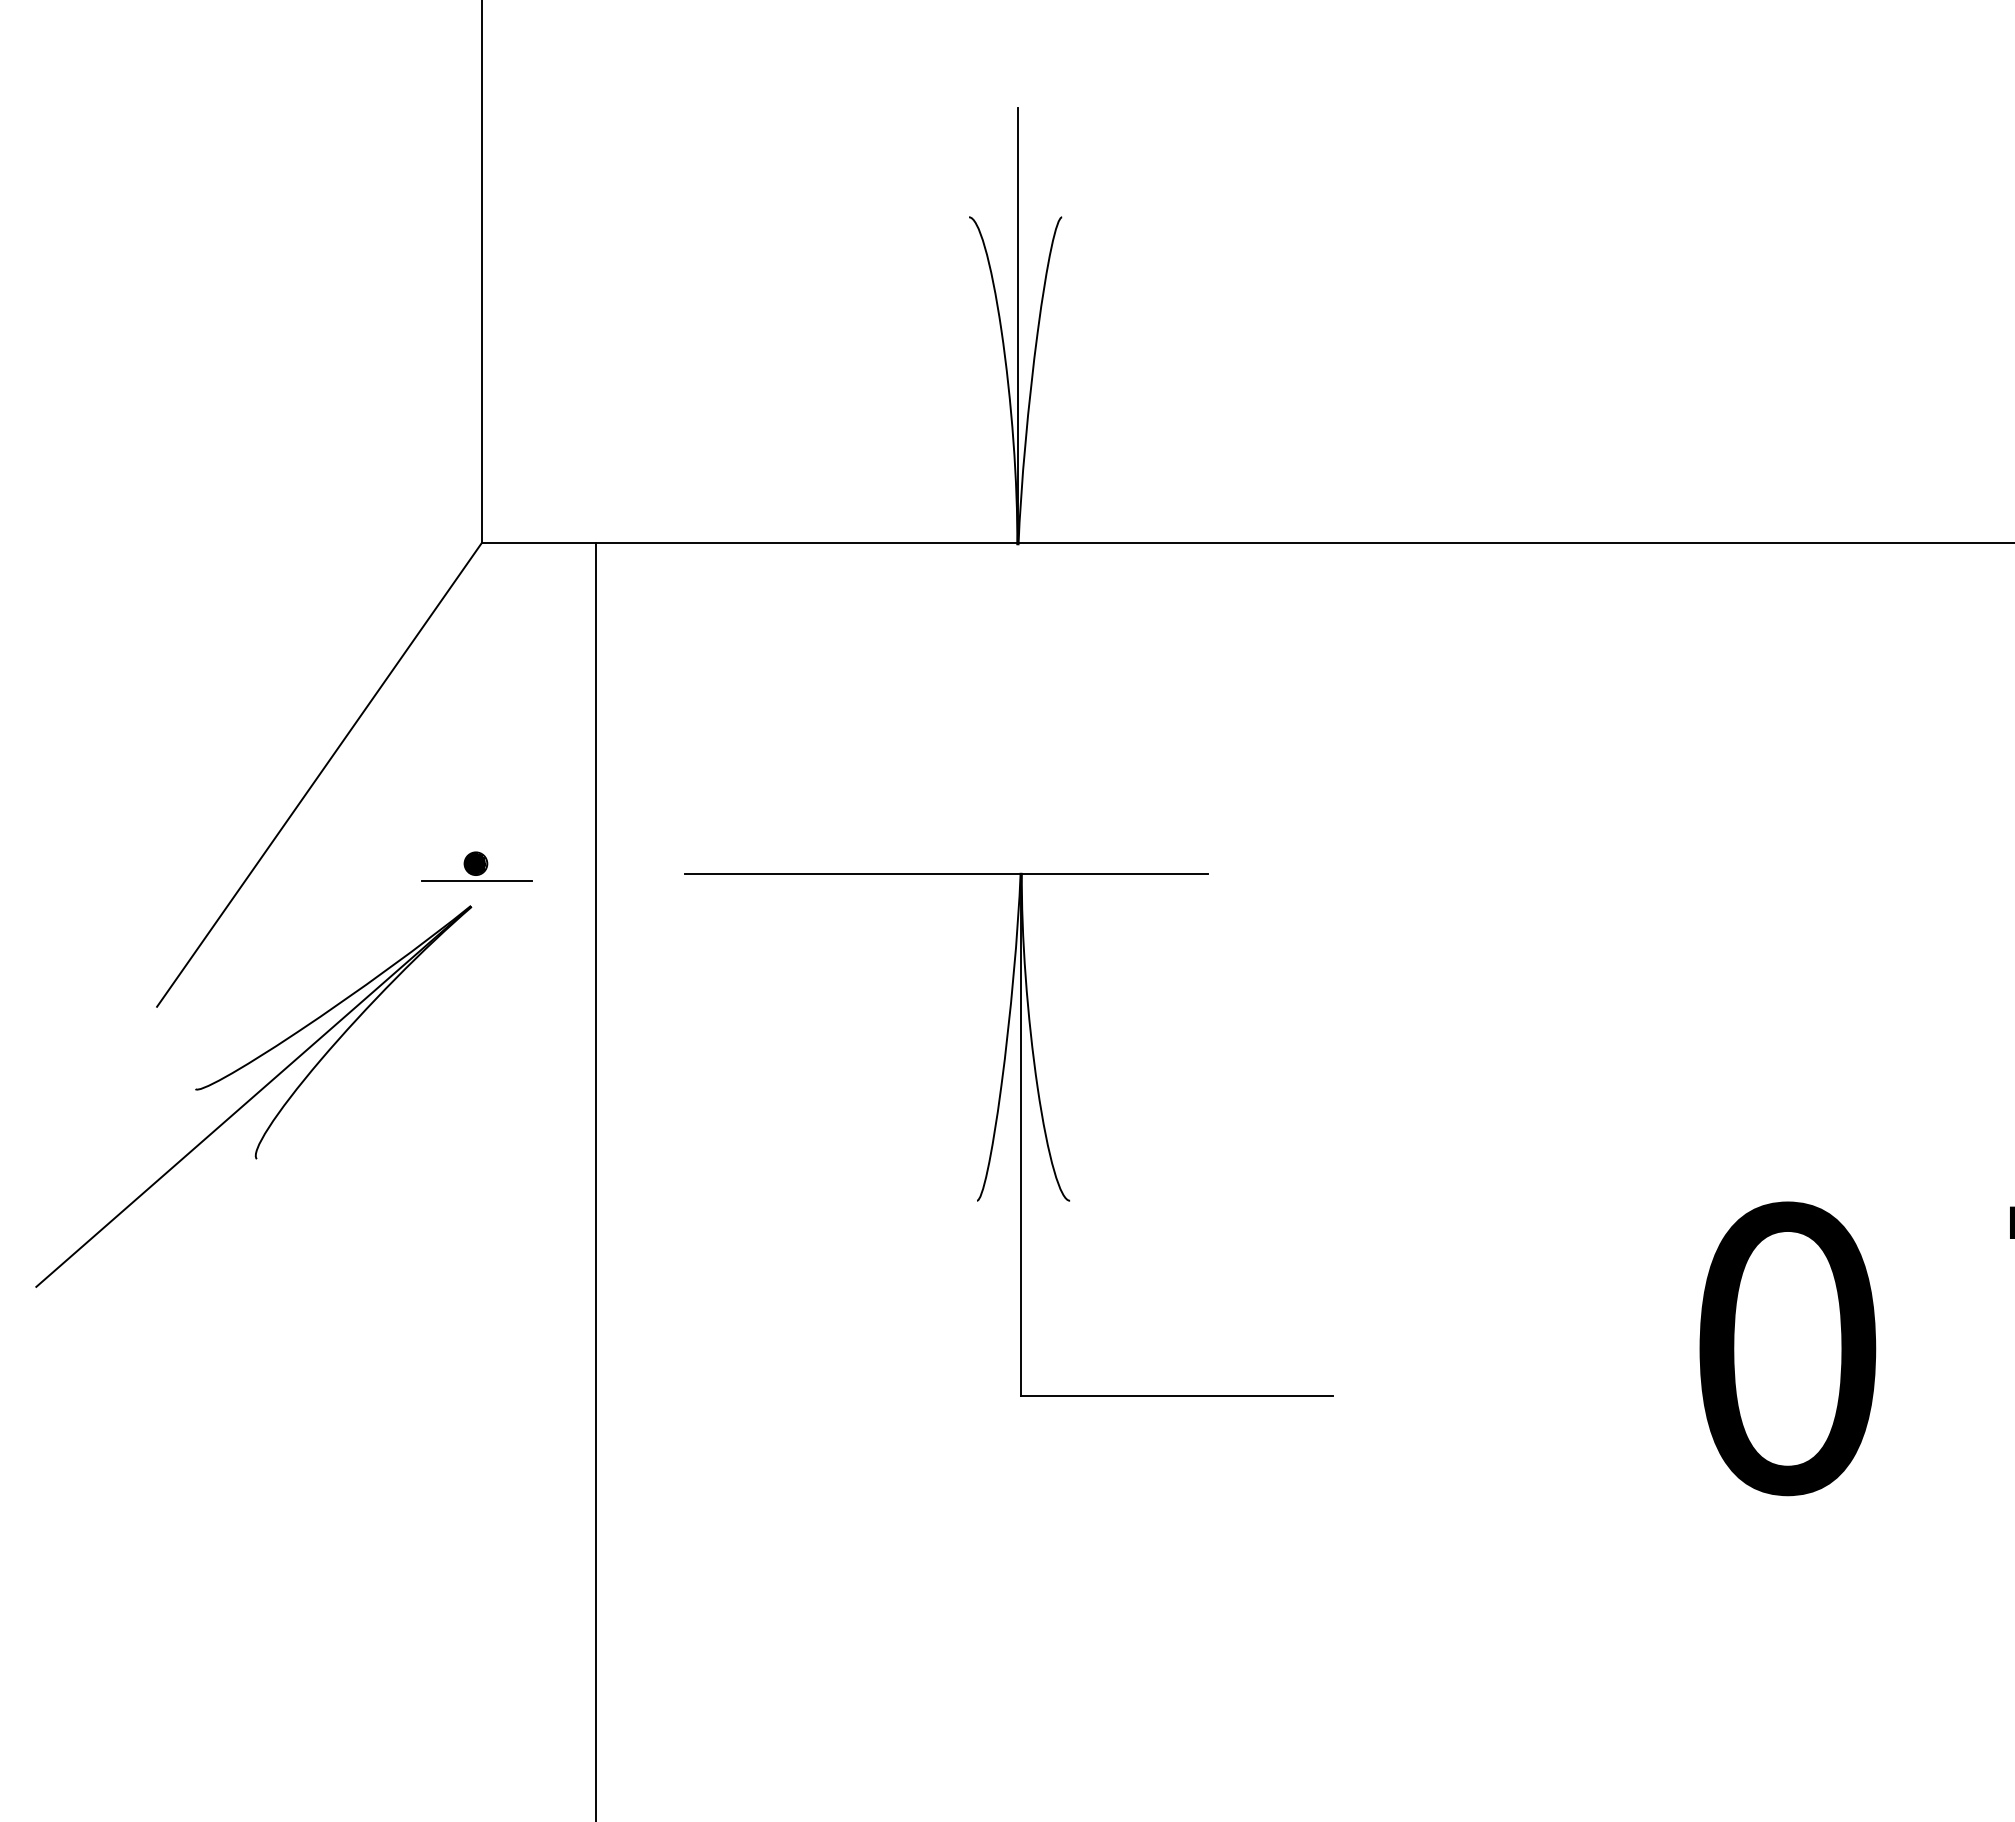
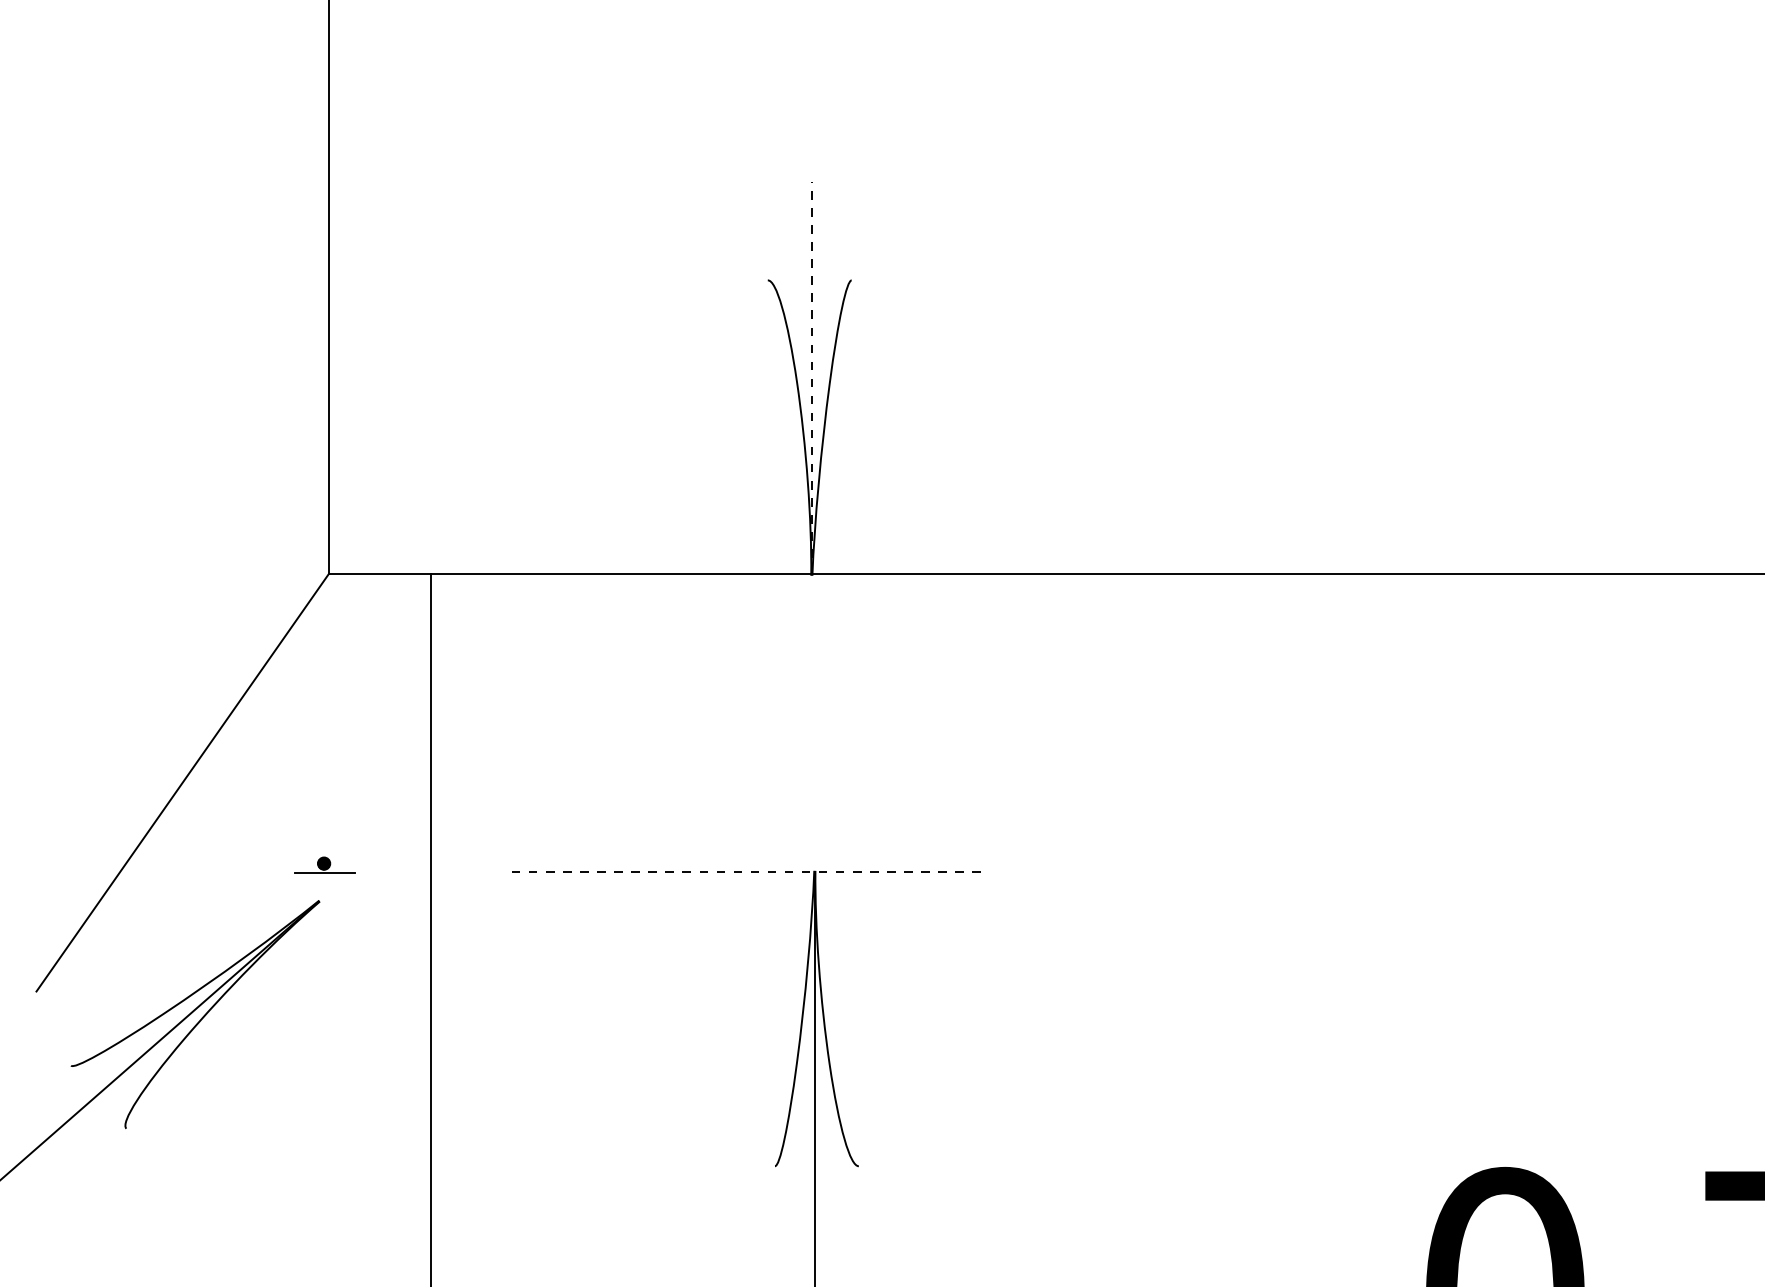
line: (1018, 325) -> (812, 377), solid -> dashed
part: (476, 866) -> (324, 865), size x0.6
line: (946, 873) -> (747, 871), solid -> dashed

